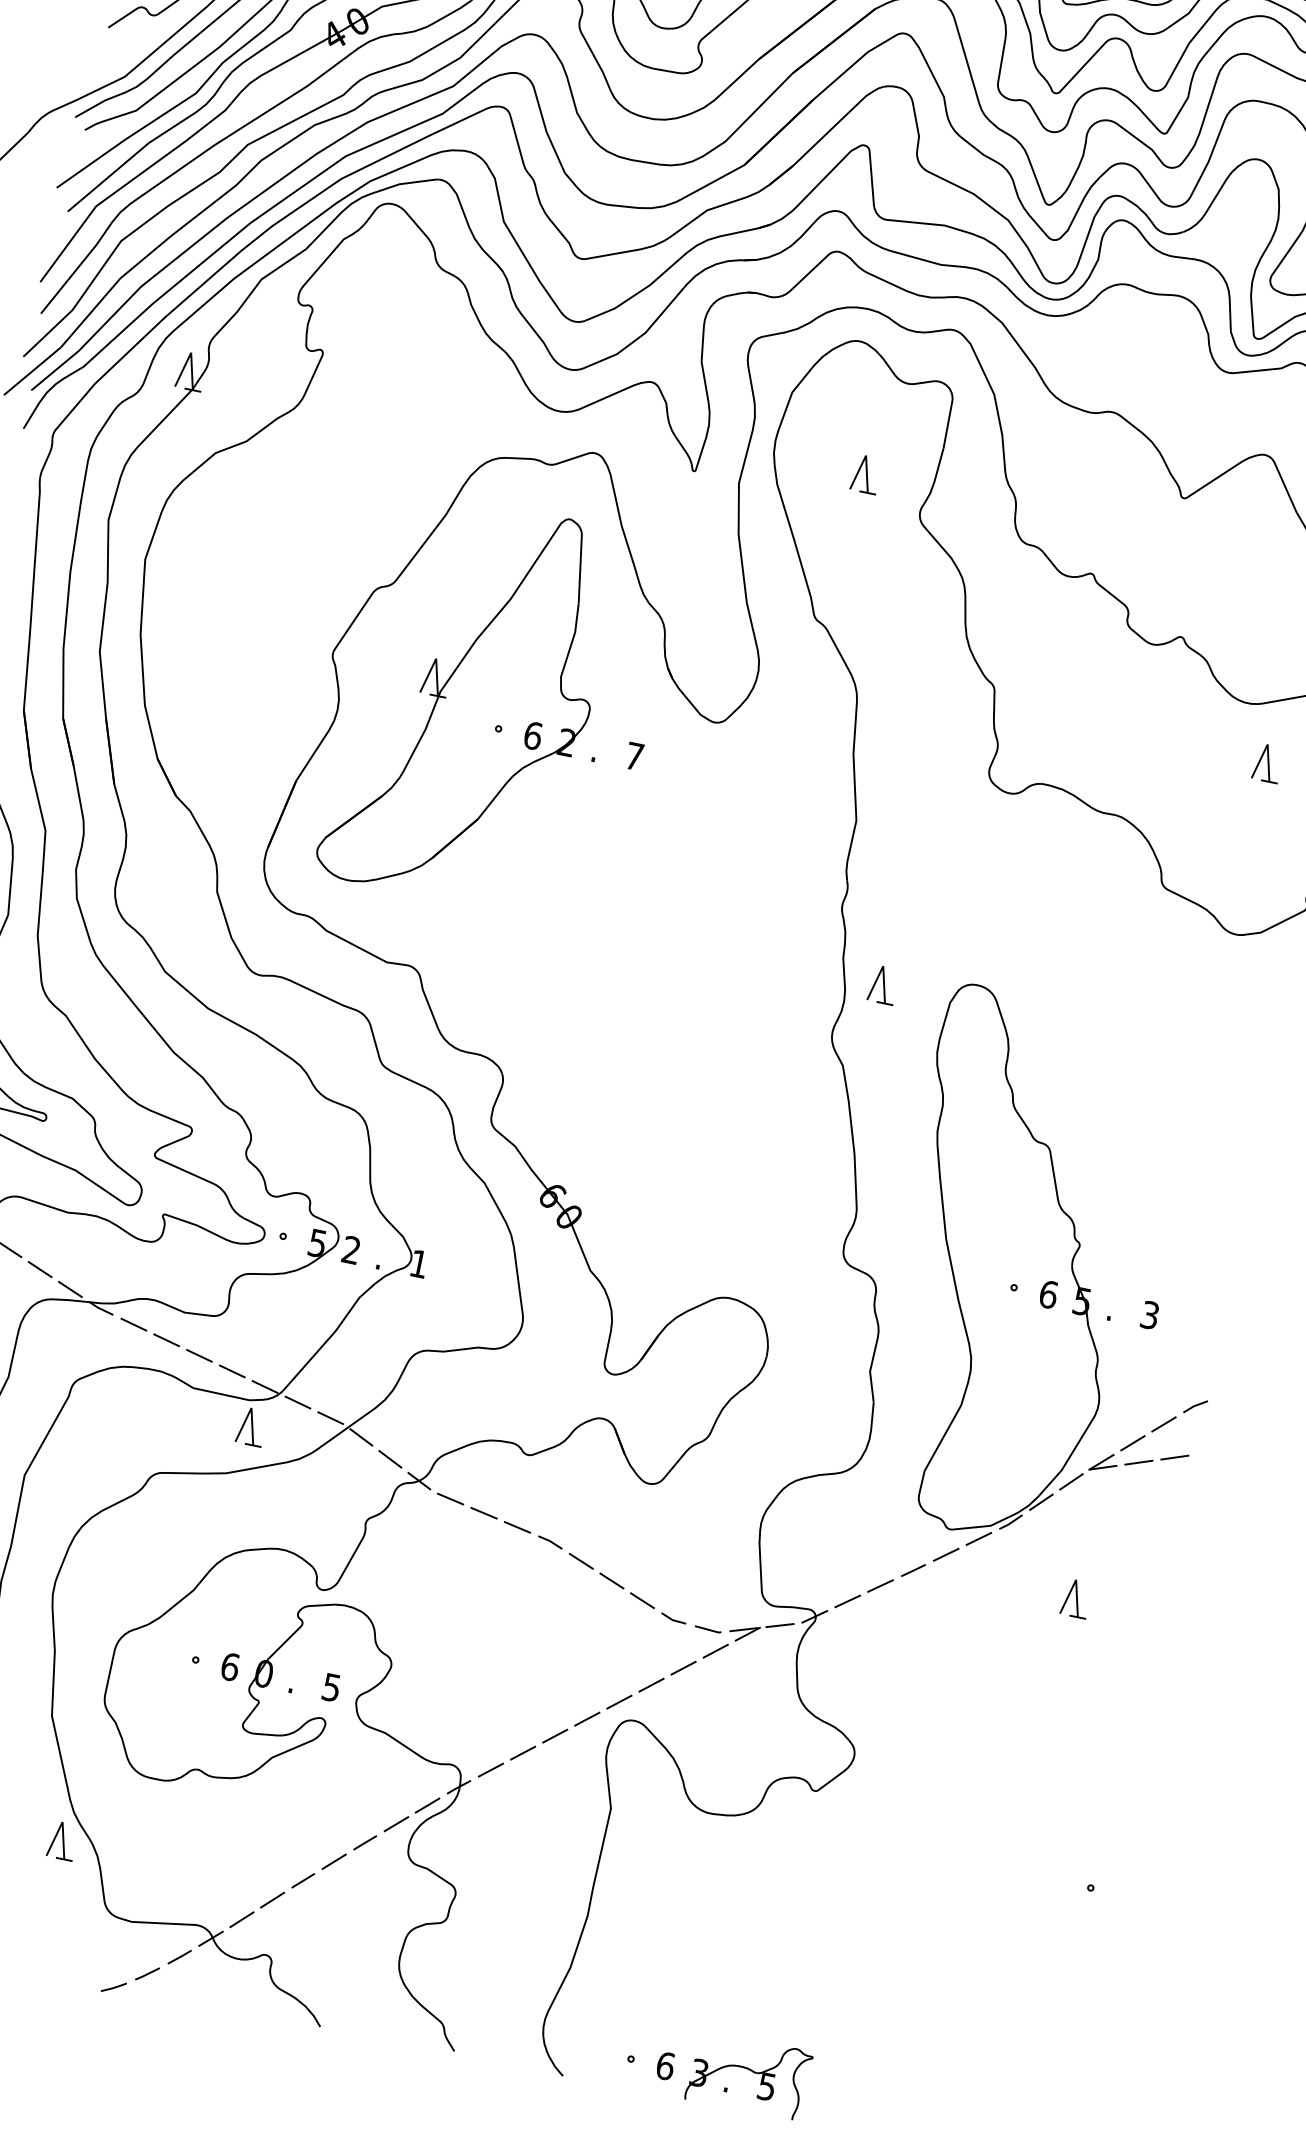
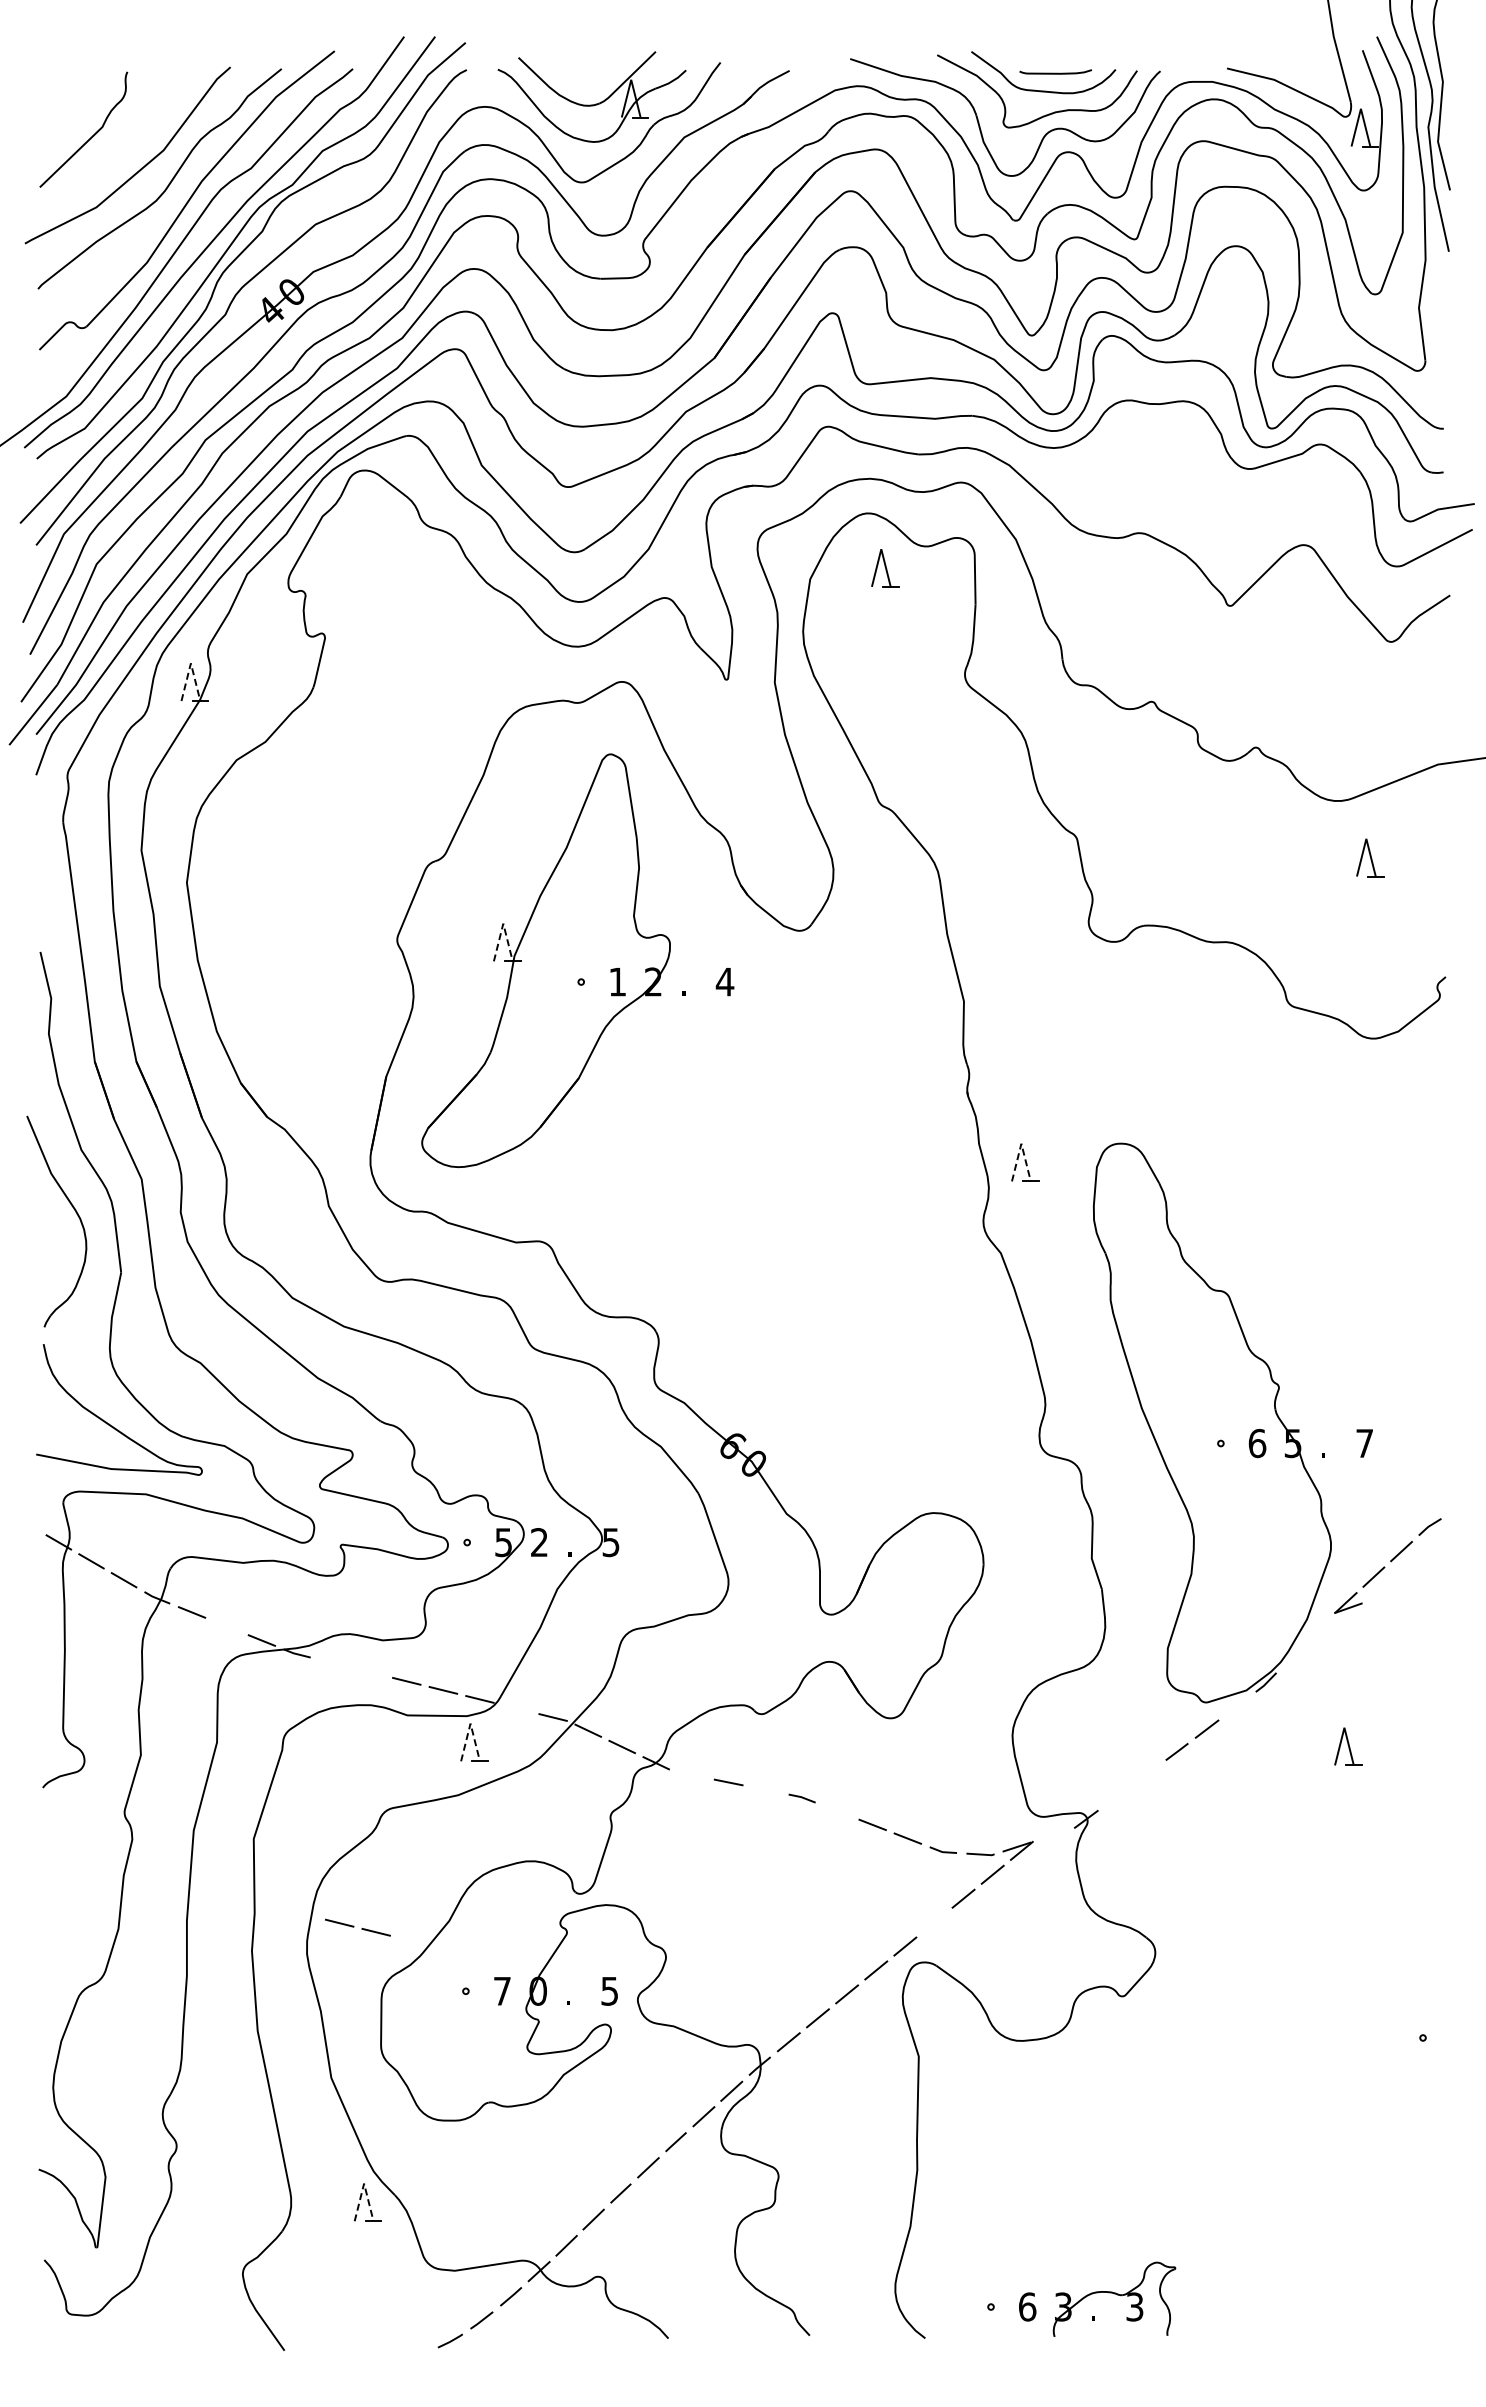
line: (190, 352) -> (190, 663), solid -> dashed
part: (866, 474) -> (885, 568), moved
line: (436, 658) -> (503, 923), solid -> dashed
text: (532, 735) -> (617, 981), 6 -> 1
text: (633, 756) -> (724, 982), 7 -> 4
line: (883, 965) -> (1021, 1143), solid -> dashed
text: (418, 1263) -> (610, 1542), 1 -> 5
line: (39, 1269) -> (226, 1626), removed
text: (1149, 1315) -> (1364, 1443), 3 -> 7
line: (147, 1331) -> (354, 1927), moved
line: (297, 1402) -> (516, 1708), removed
line: (251, 1407) -> (470, 1723), solid -> dashed
line: (1175, 1457) -> (1419, 1582), removed
line: (1138, 1462) -> (1383, 1595), removed
line: (1071, 1482) -> (1319, 1629), removed
line: (450, 1498) -> (691, 1774), removed
line: (1041, 1501) -> (1292, 1655), removed
line: (517, 1526) -> (765, 1789), removed
line: (978, 1538) -> (1236, 1705), removed
line: (581, 1561) -> (837, 1811), removed
line: (880, 1585) -> (1146, 1774), removed
line: (847, 1601) -> (1116, 1796), removed
line: (779, 1625) -> (1052, 1835), removed
text: (230, 1666) -> (502, 1990), 6 -> 7
line: (651, 1685) -> (934, 1922), removed
line: (63, 1822) -> (364, 2183), solid -> dashed
text: (767, 2086) -> (1135, 2306), 5 -> 3

